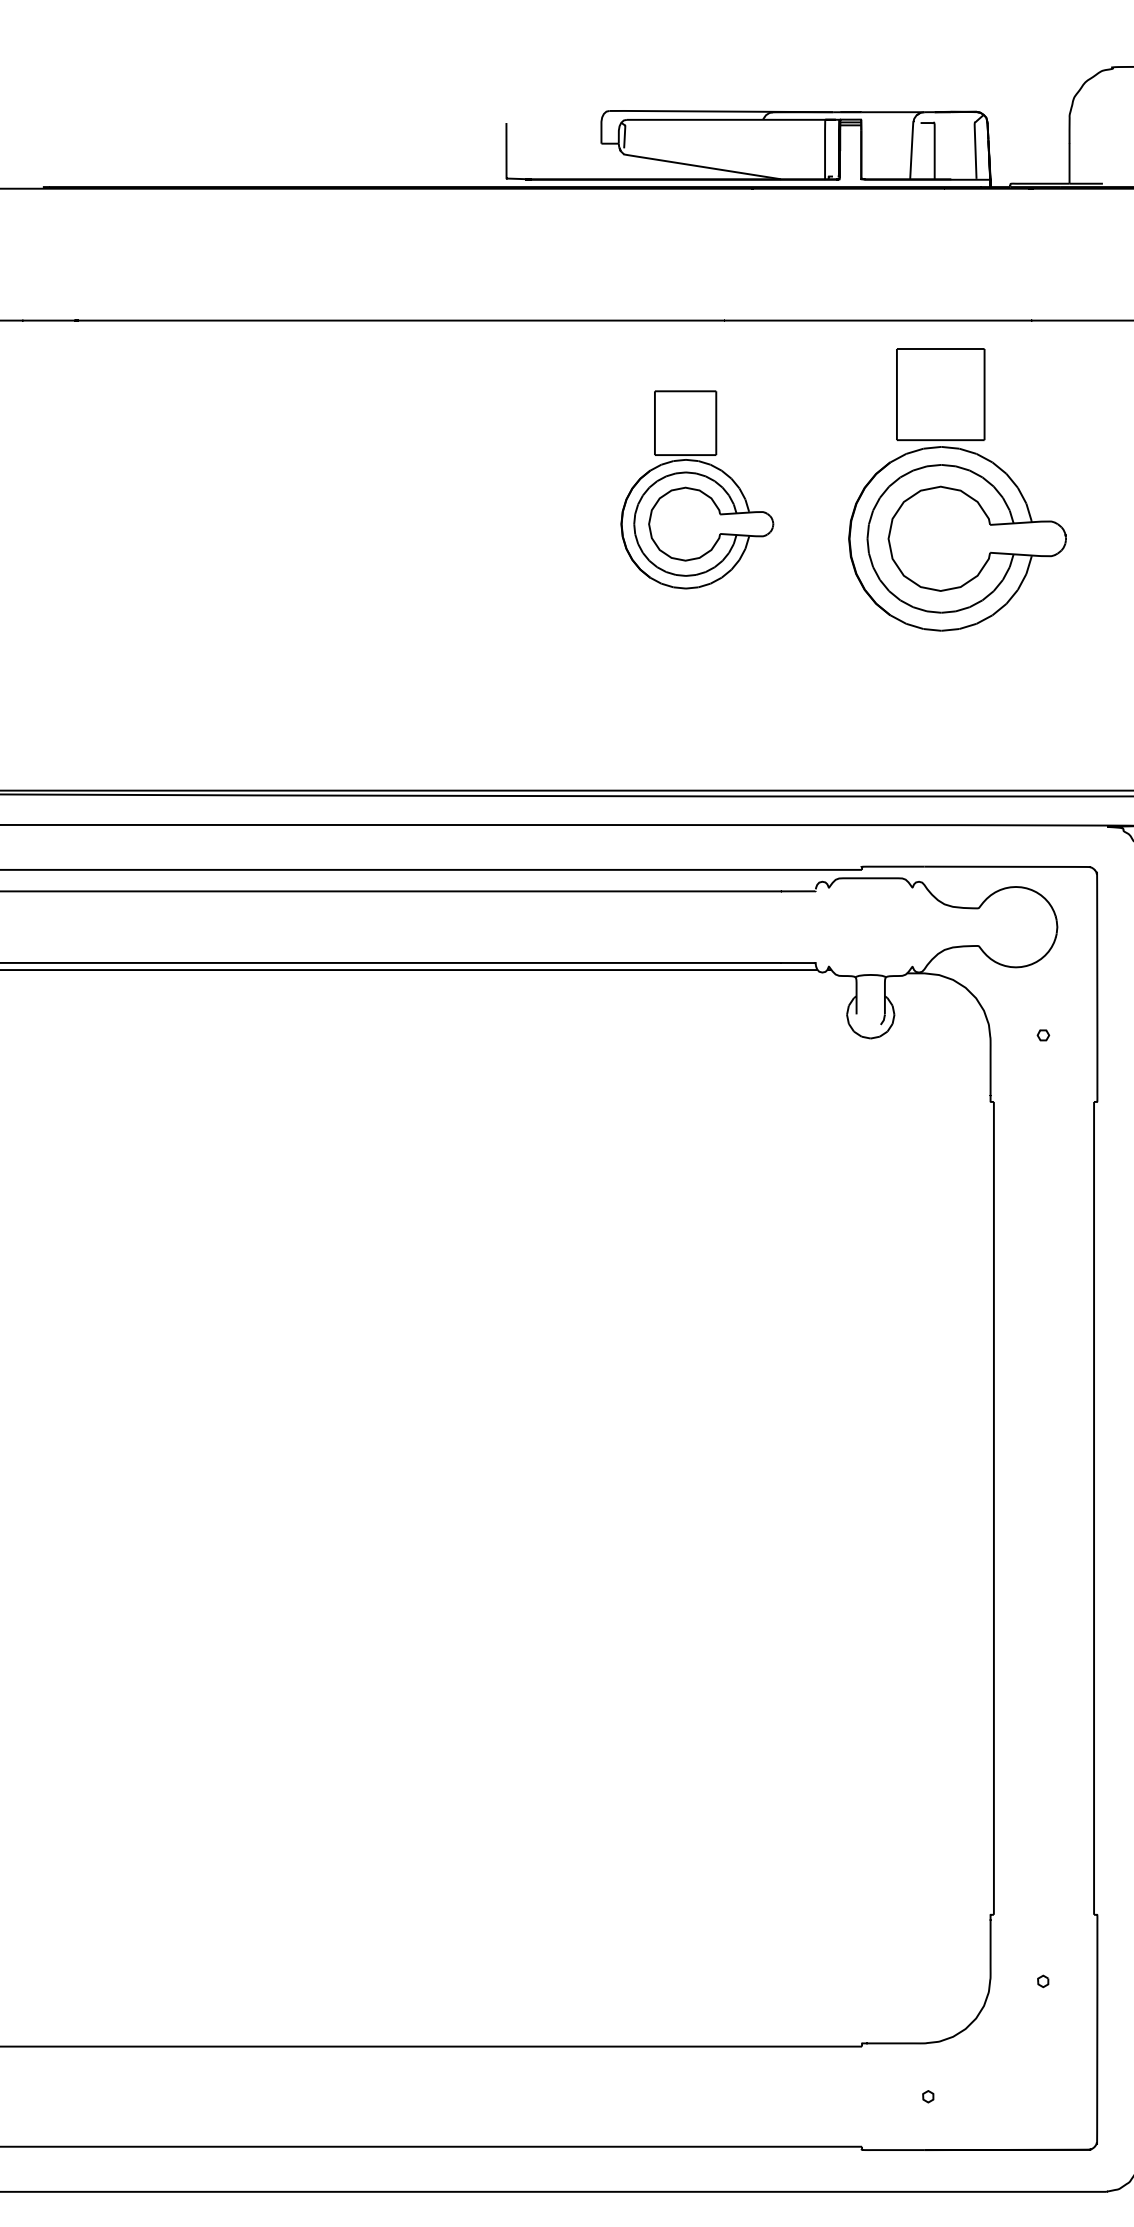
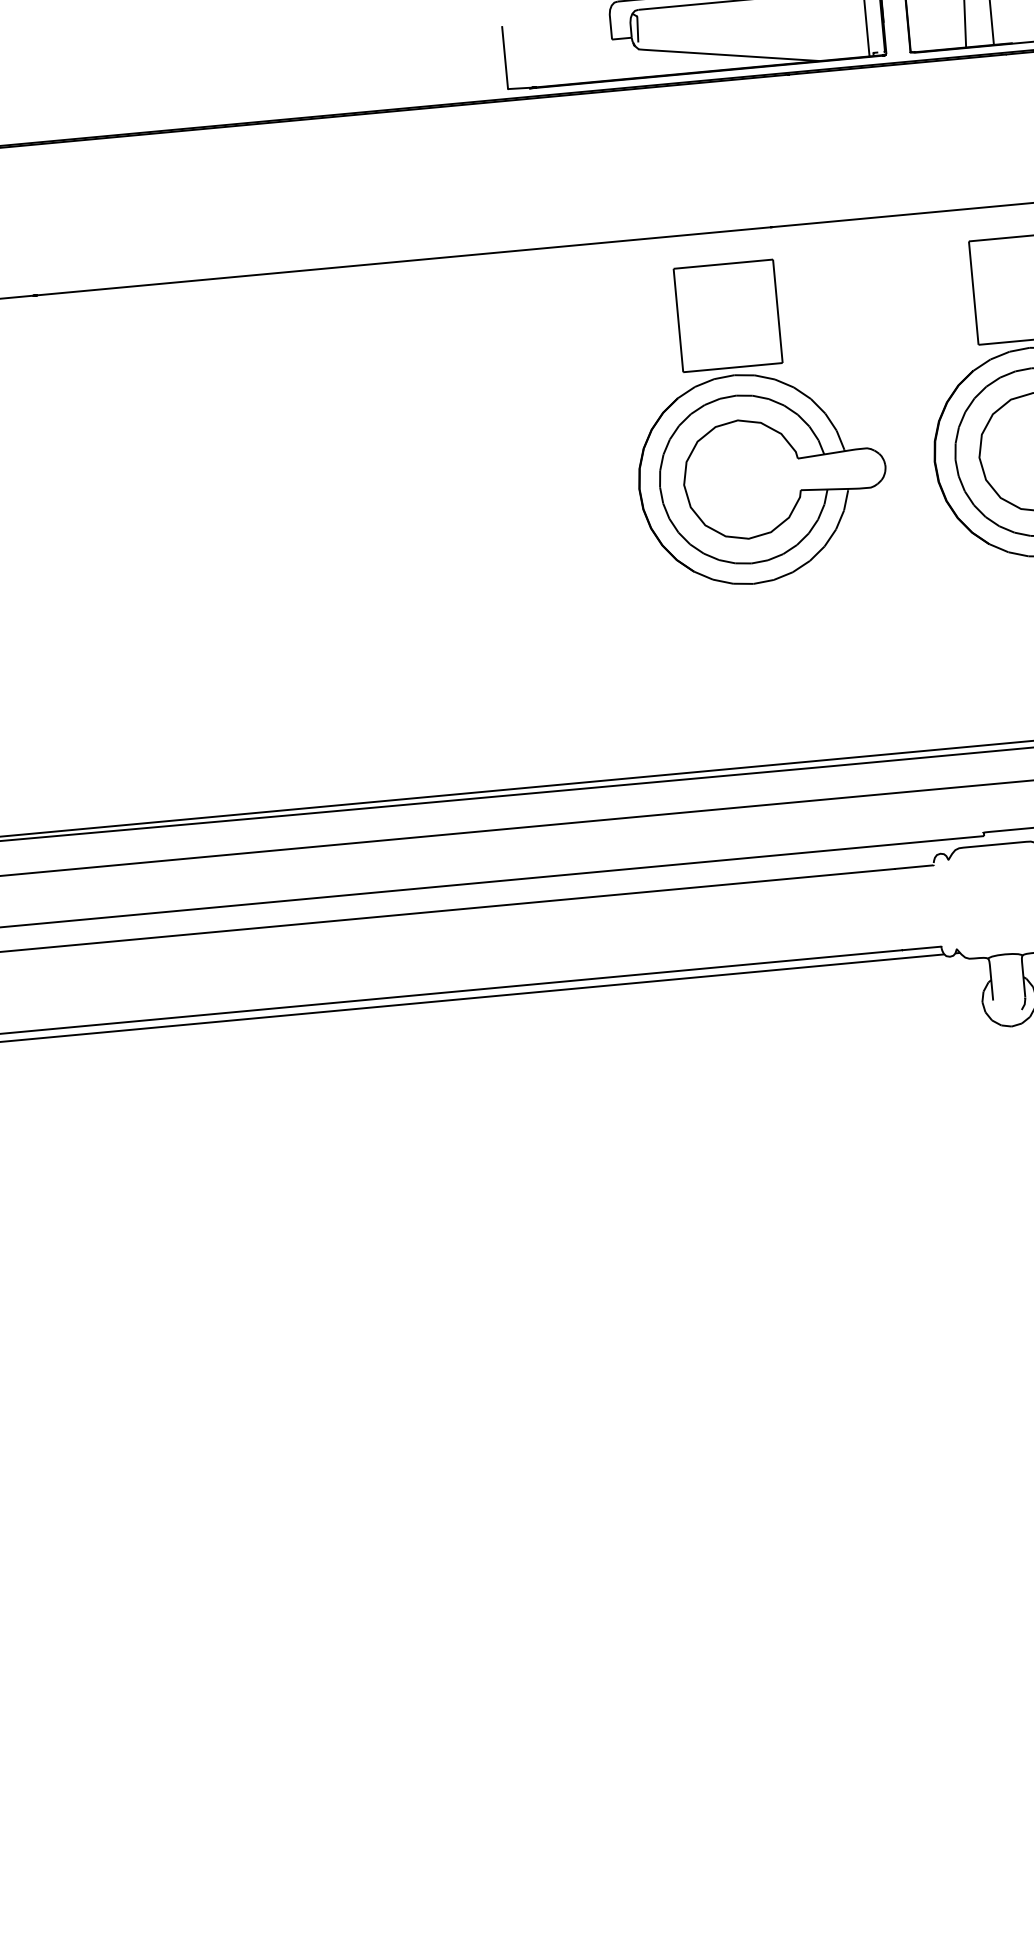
part: (697, 489) -> (757, 421), size x1.43

